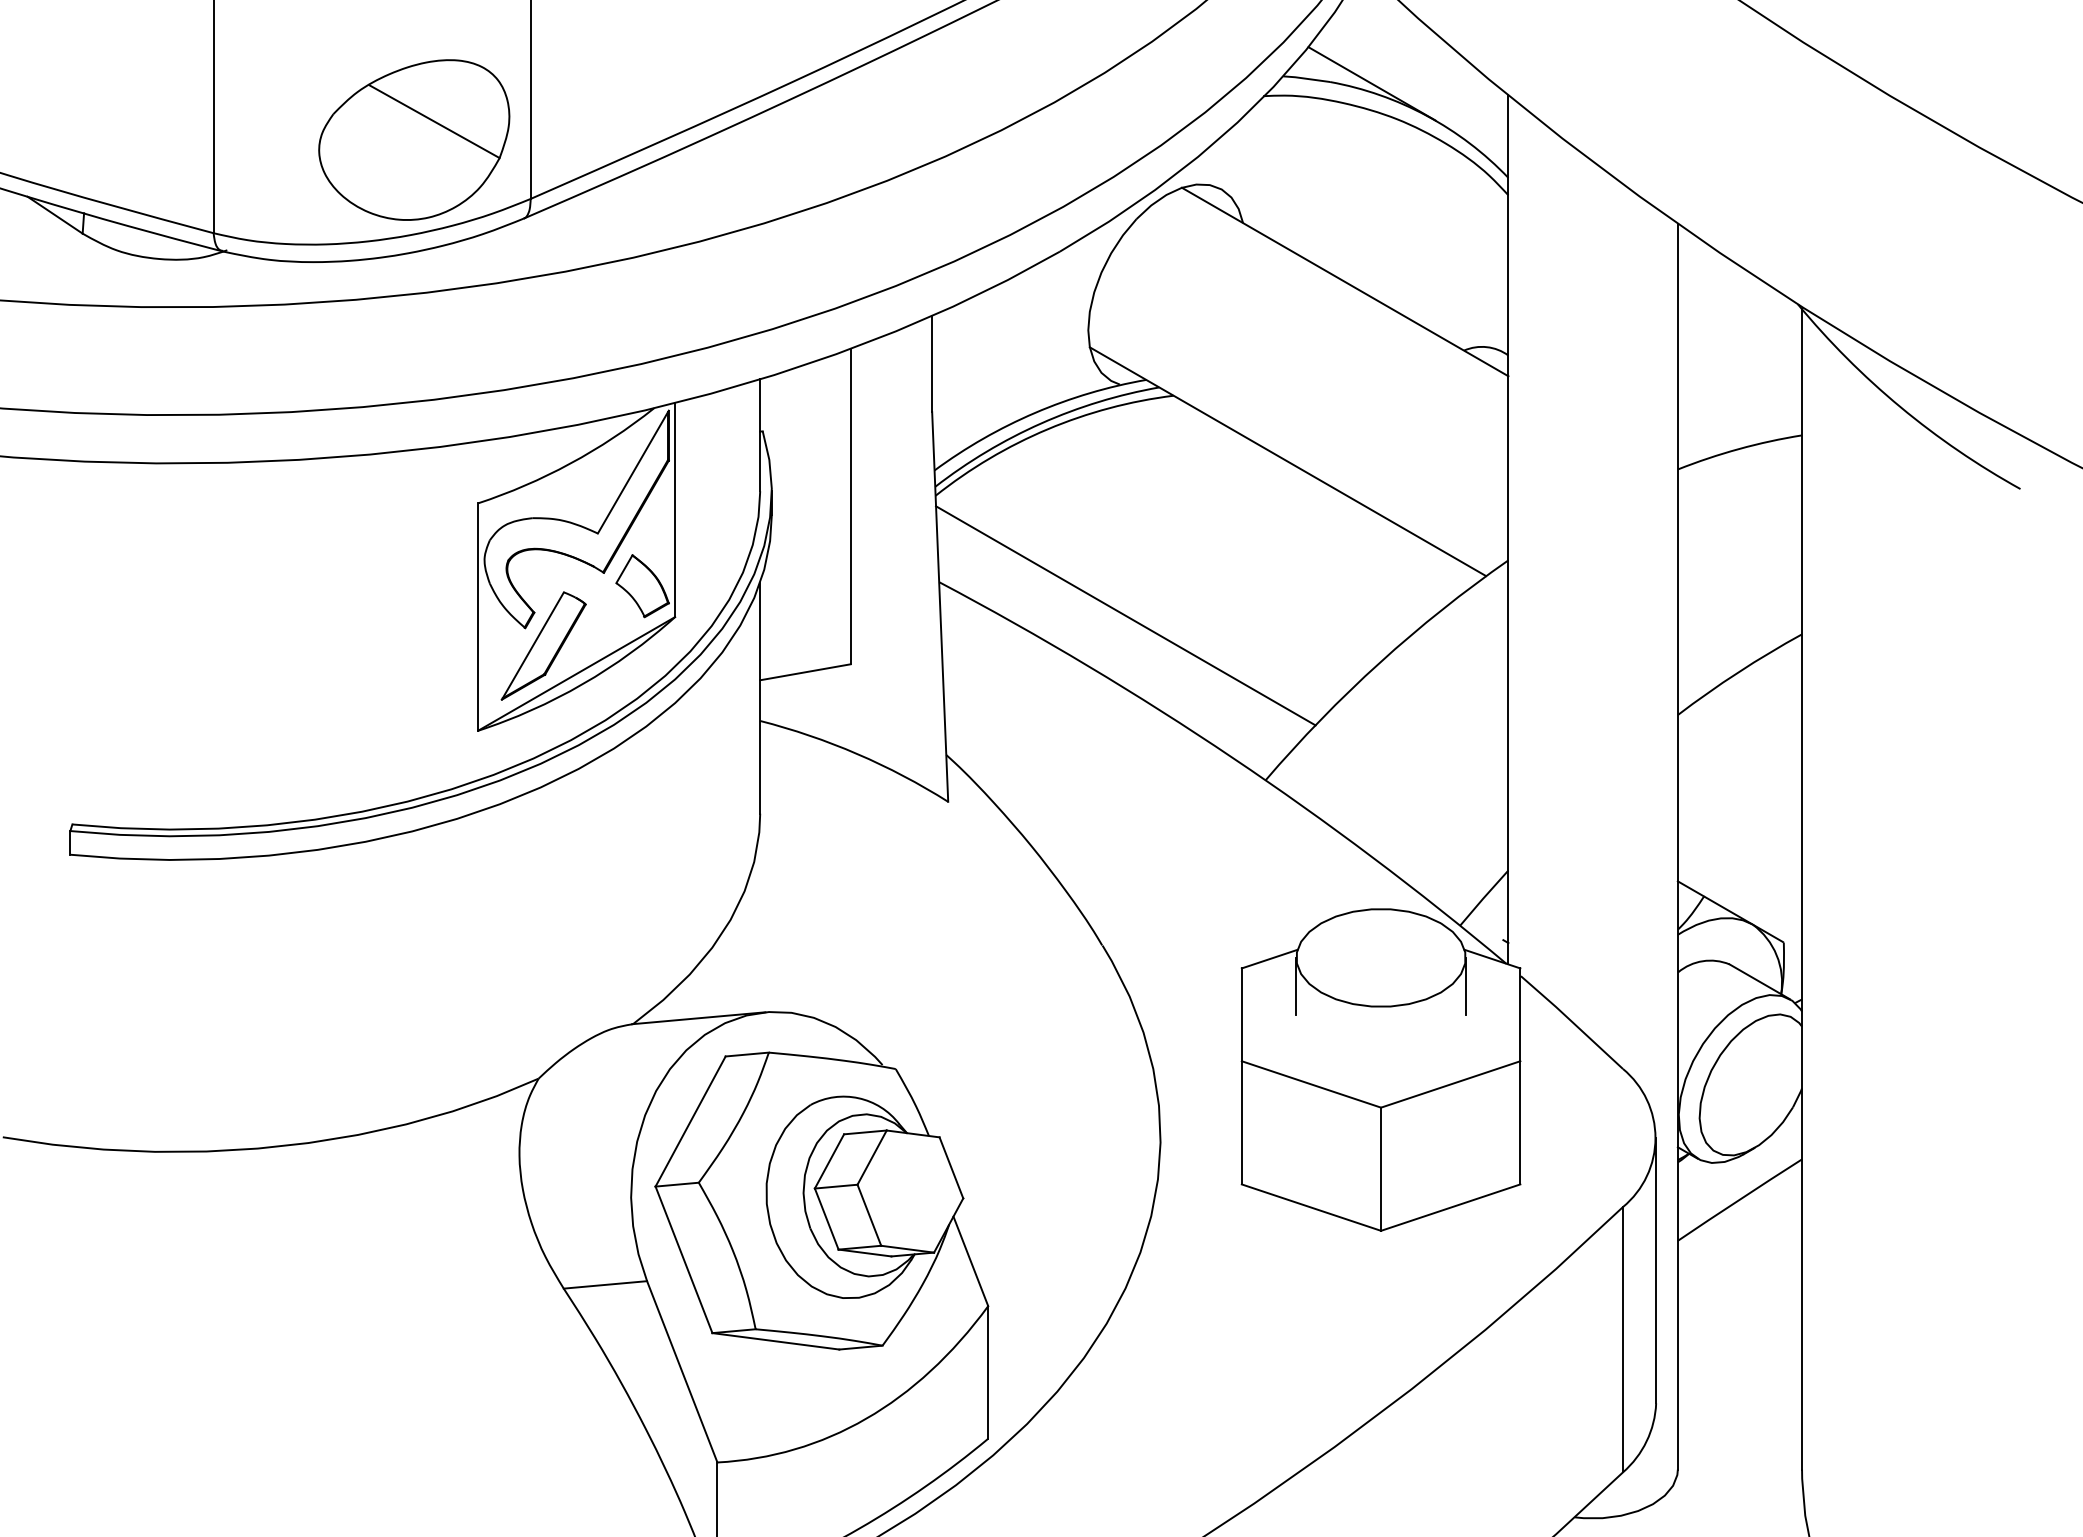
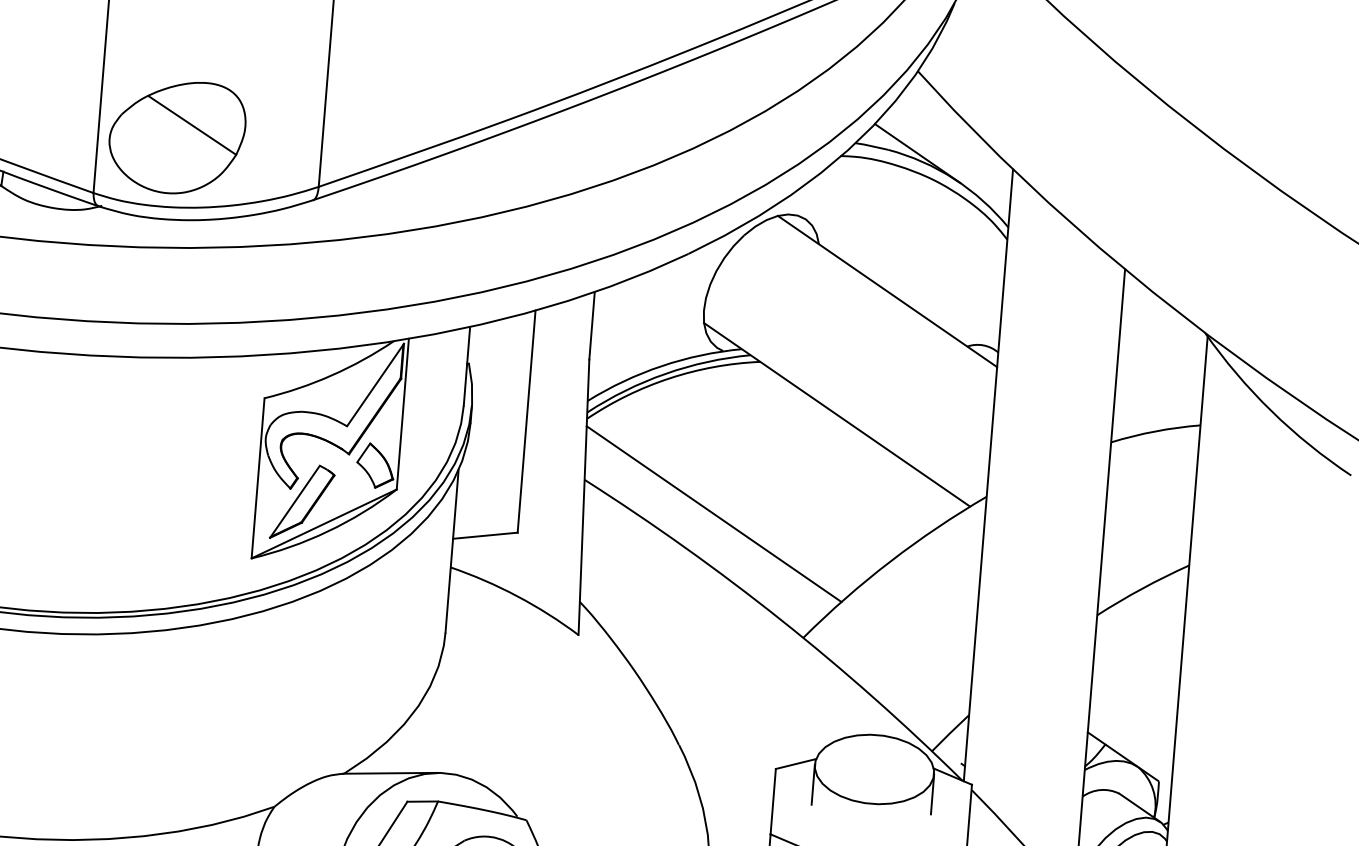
part: (414, 139) -> (177, 136), moved

